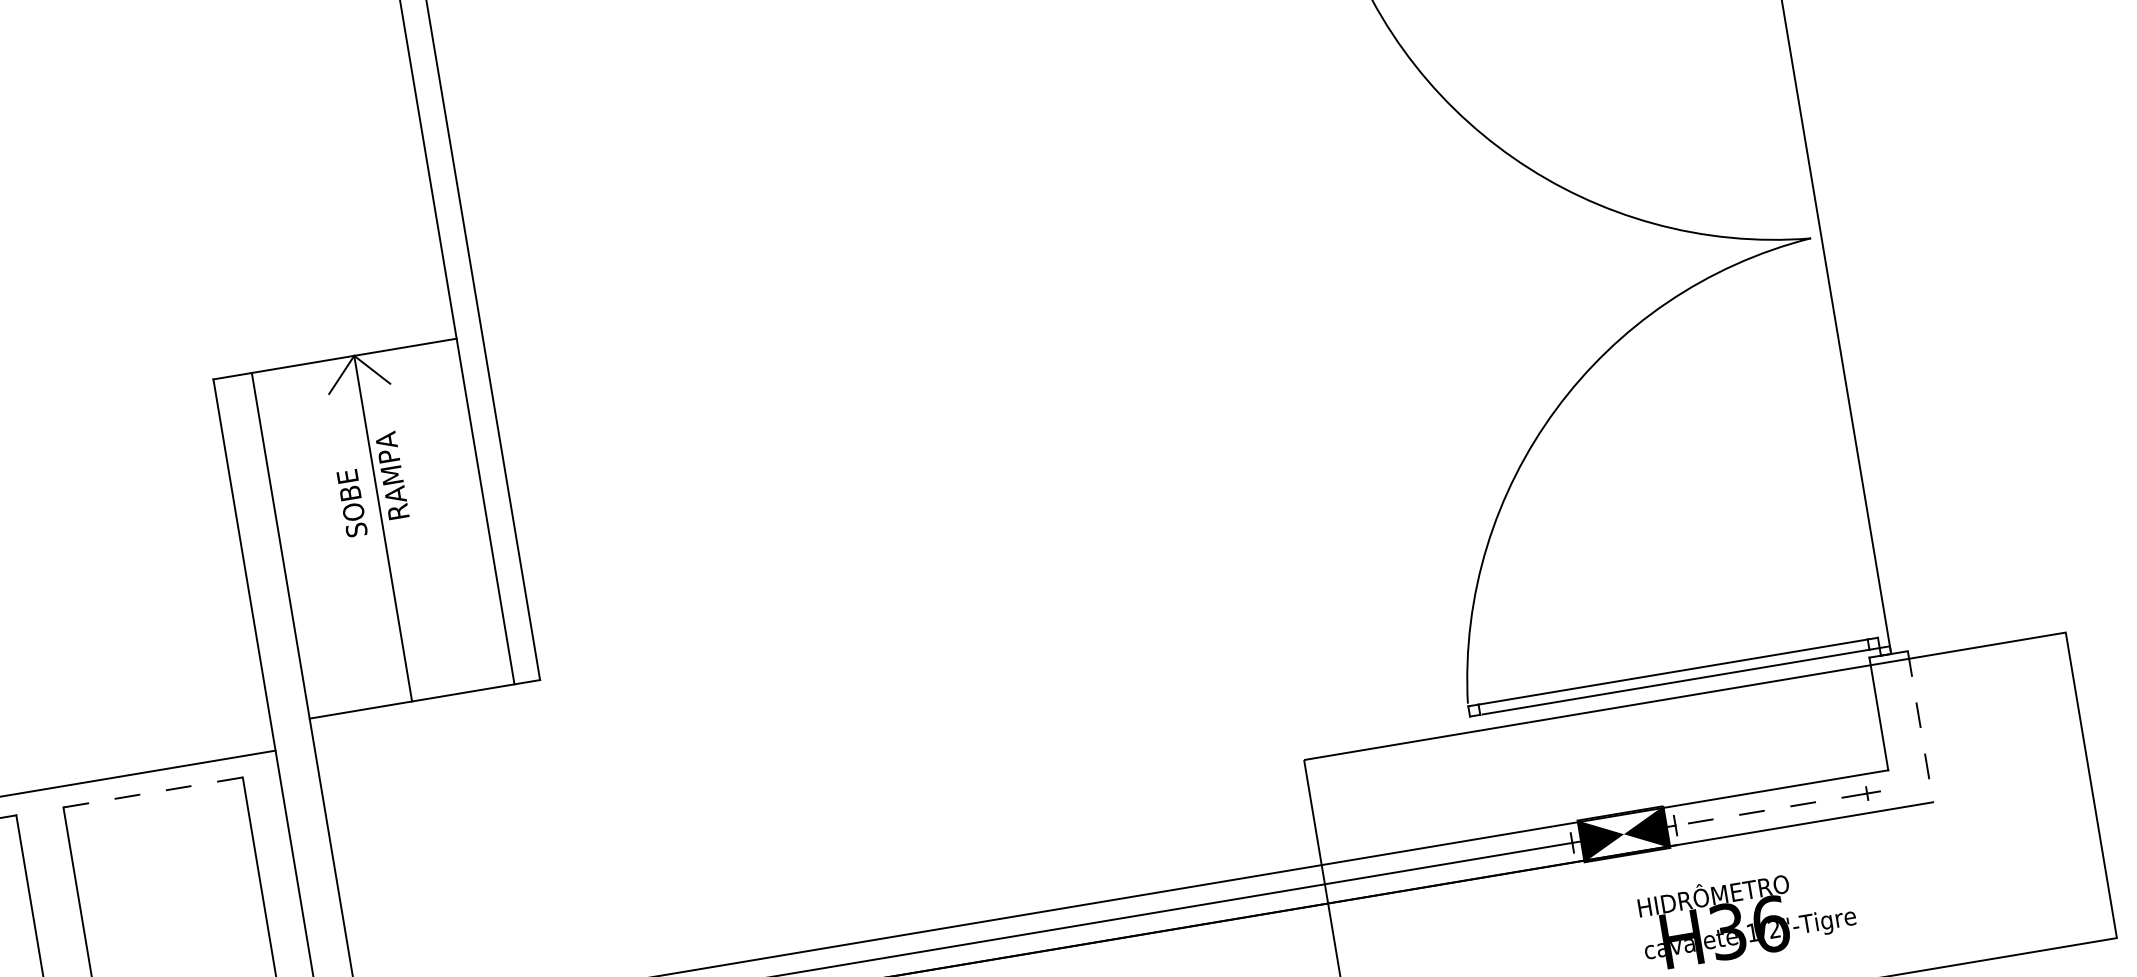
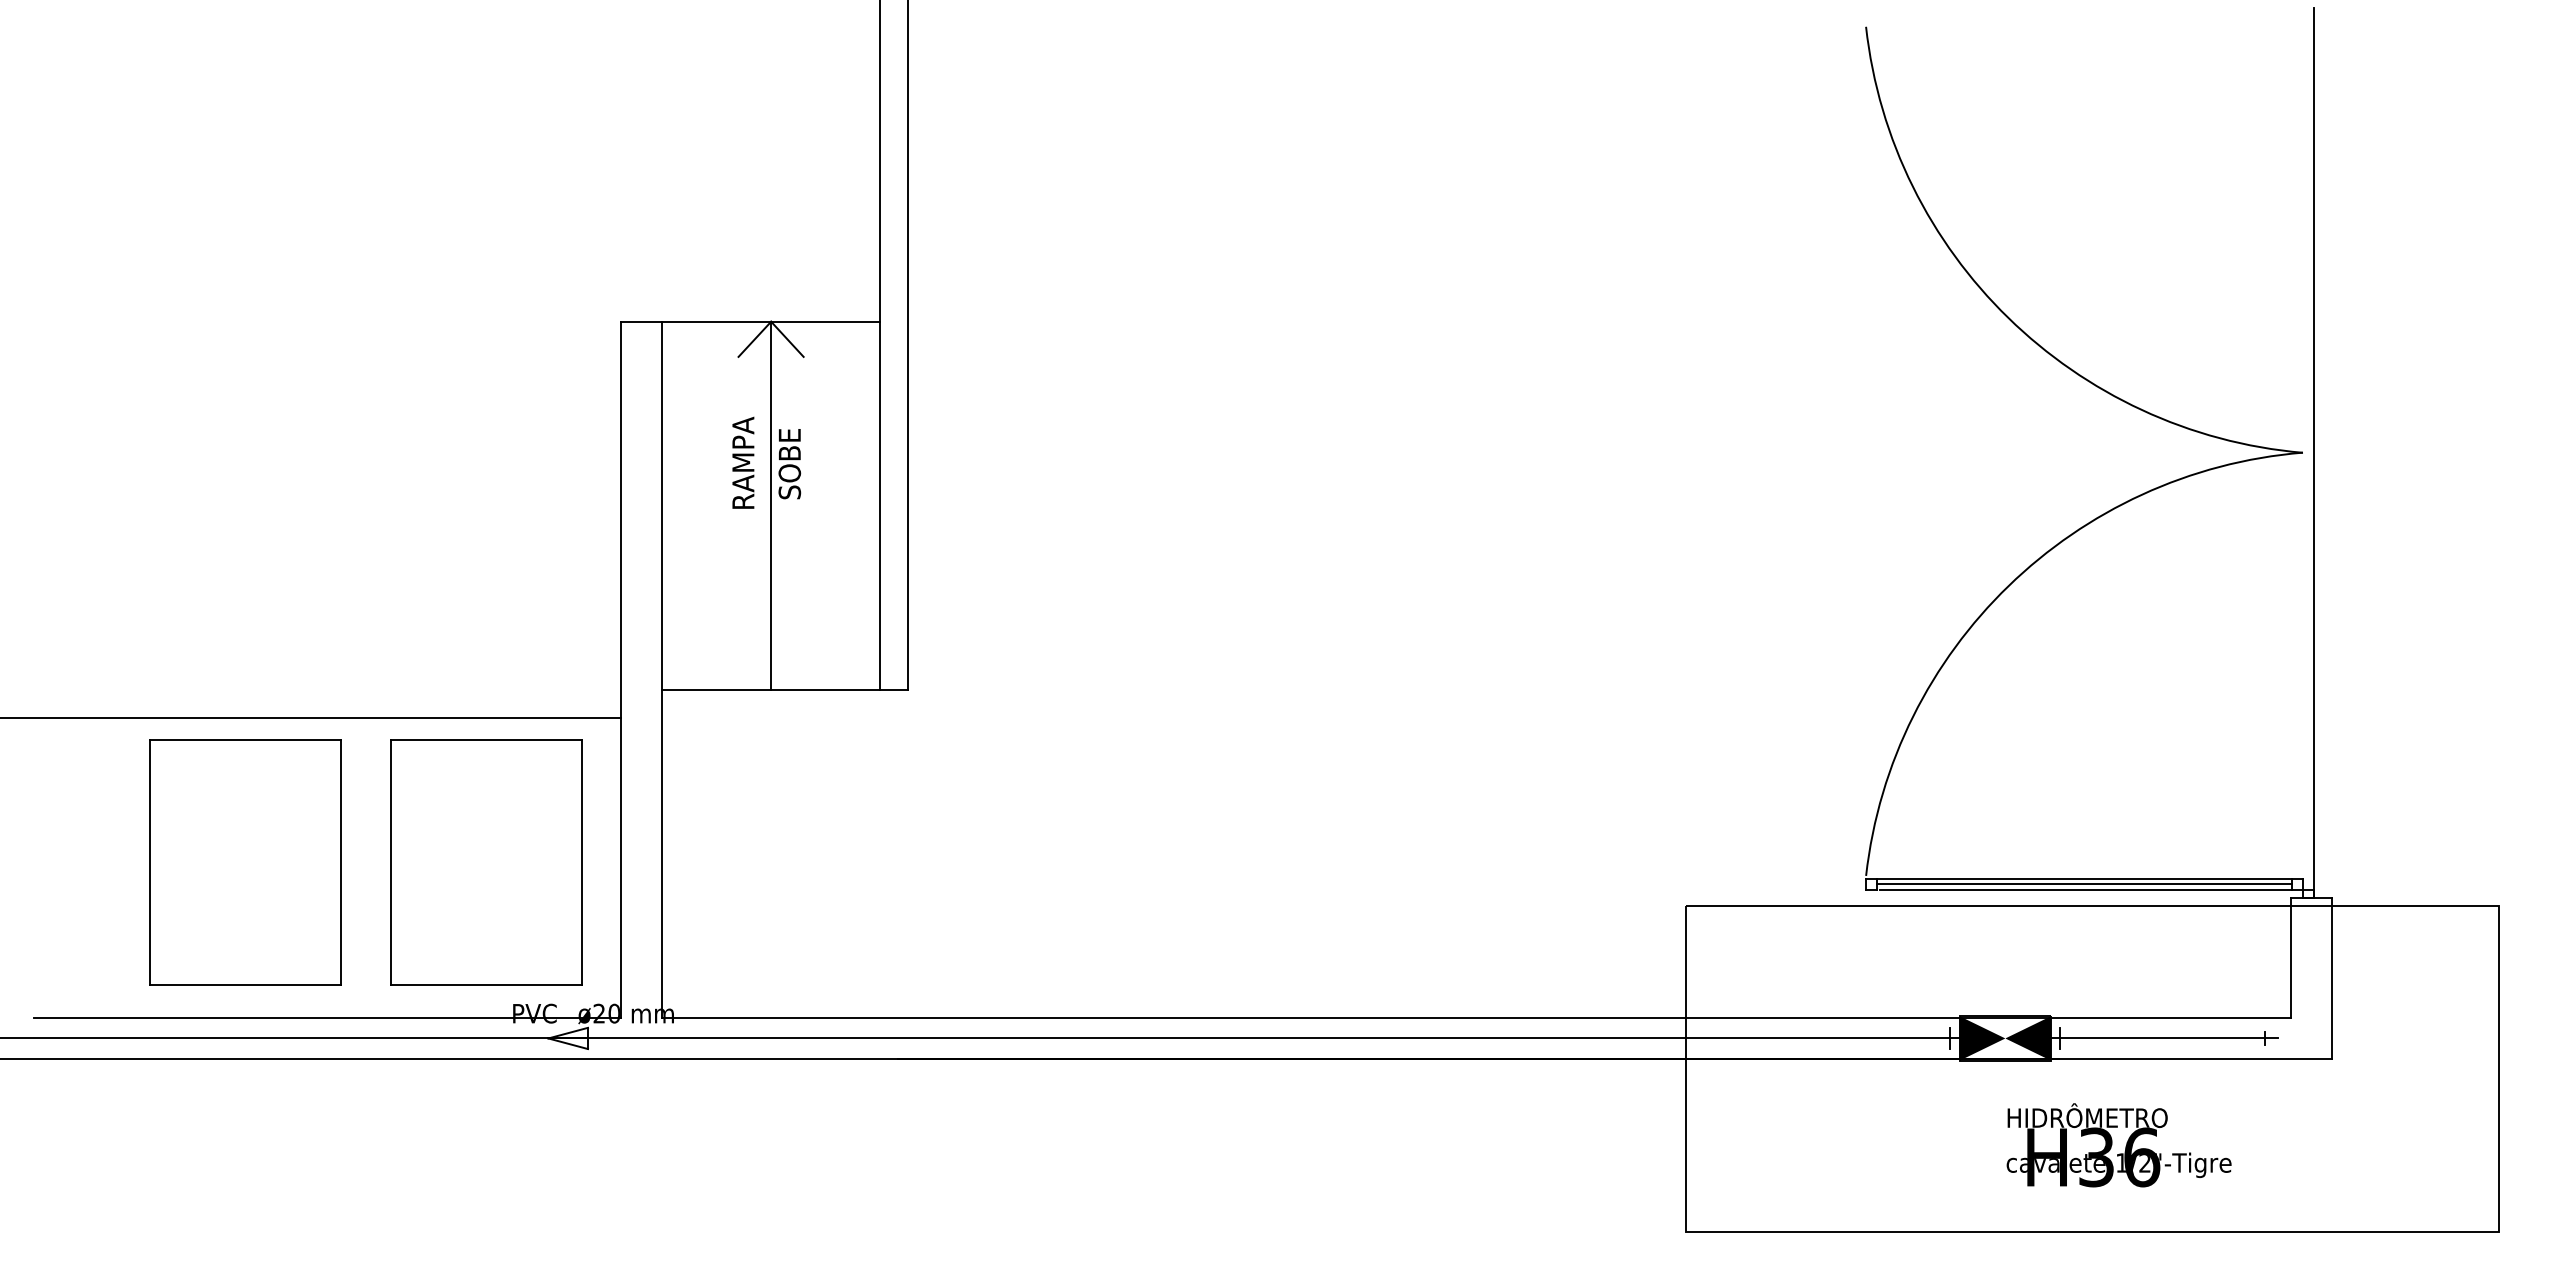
text: (391, 475) -> (789, 452), RAMPA -> SOBE
text: (350, 492) -> (743, 462), SOBE -> RAMPA
line: (1674, 677) -> (2084, 884), added
line: (1920, 726) -> (2331, 978), dashed -> solid
line: (152, 792) -> (486, 739), dashed -> solid
line: (1771, 809) -> (2162, 1038), dashed -> solid

